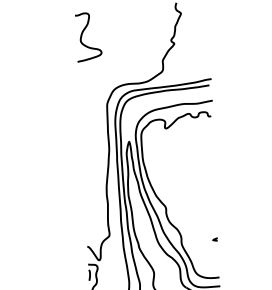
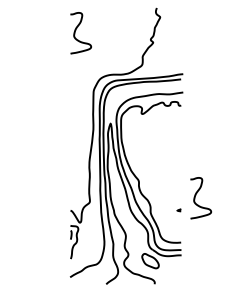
curve: (234, 221) -> (196, 195), added

